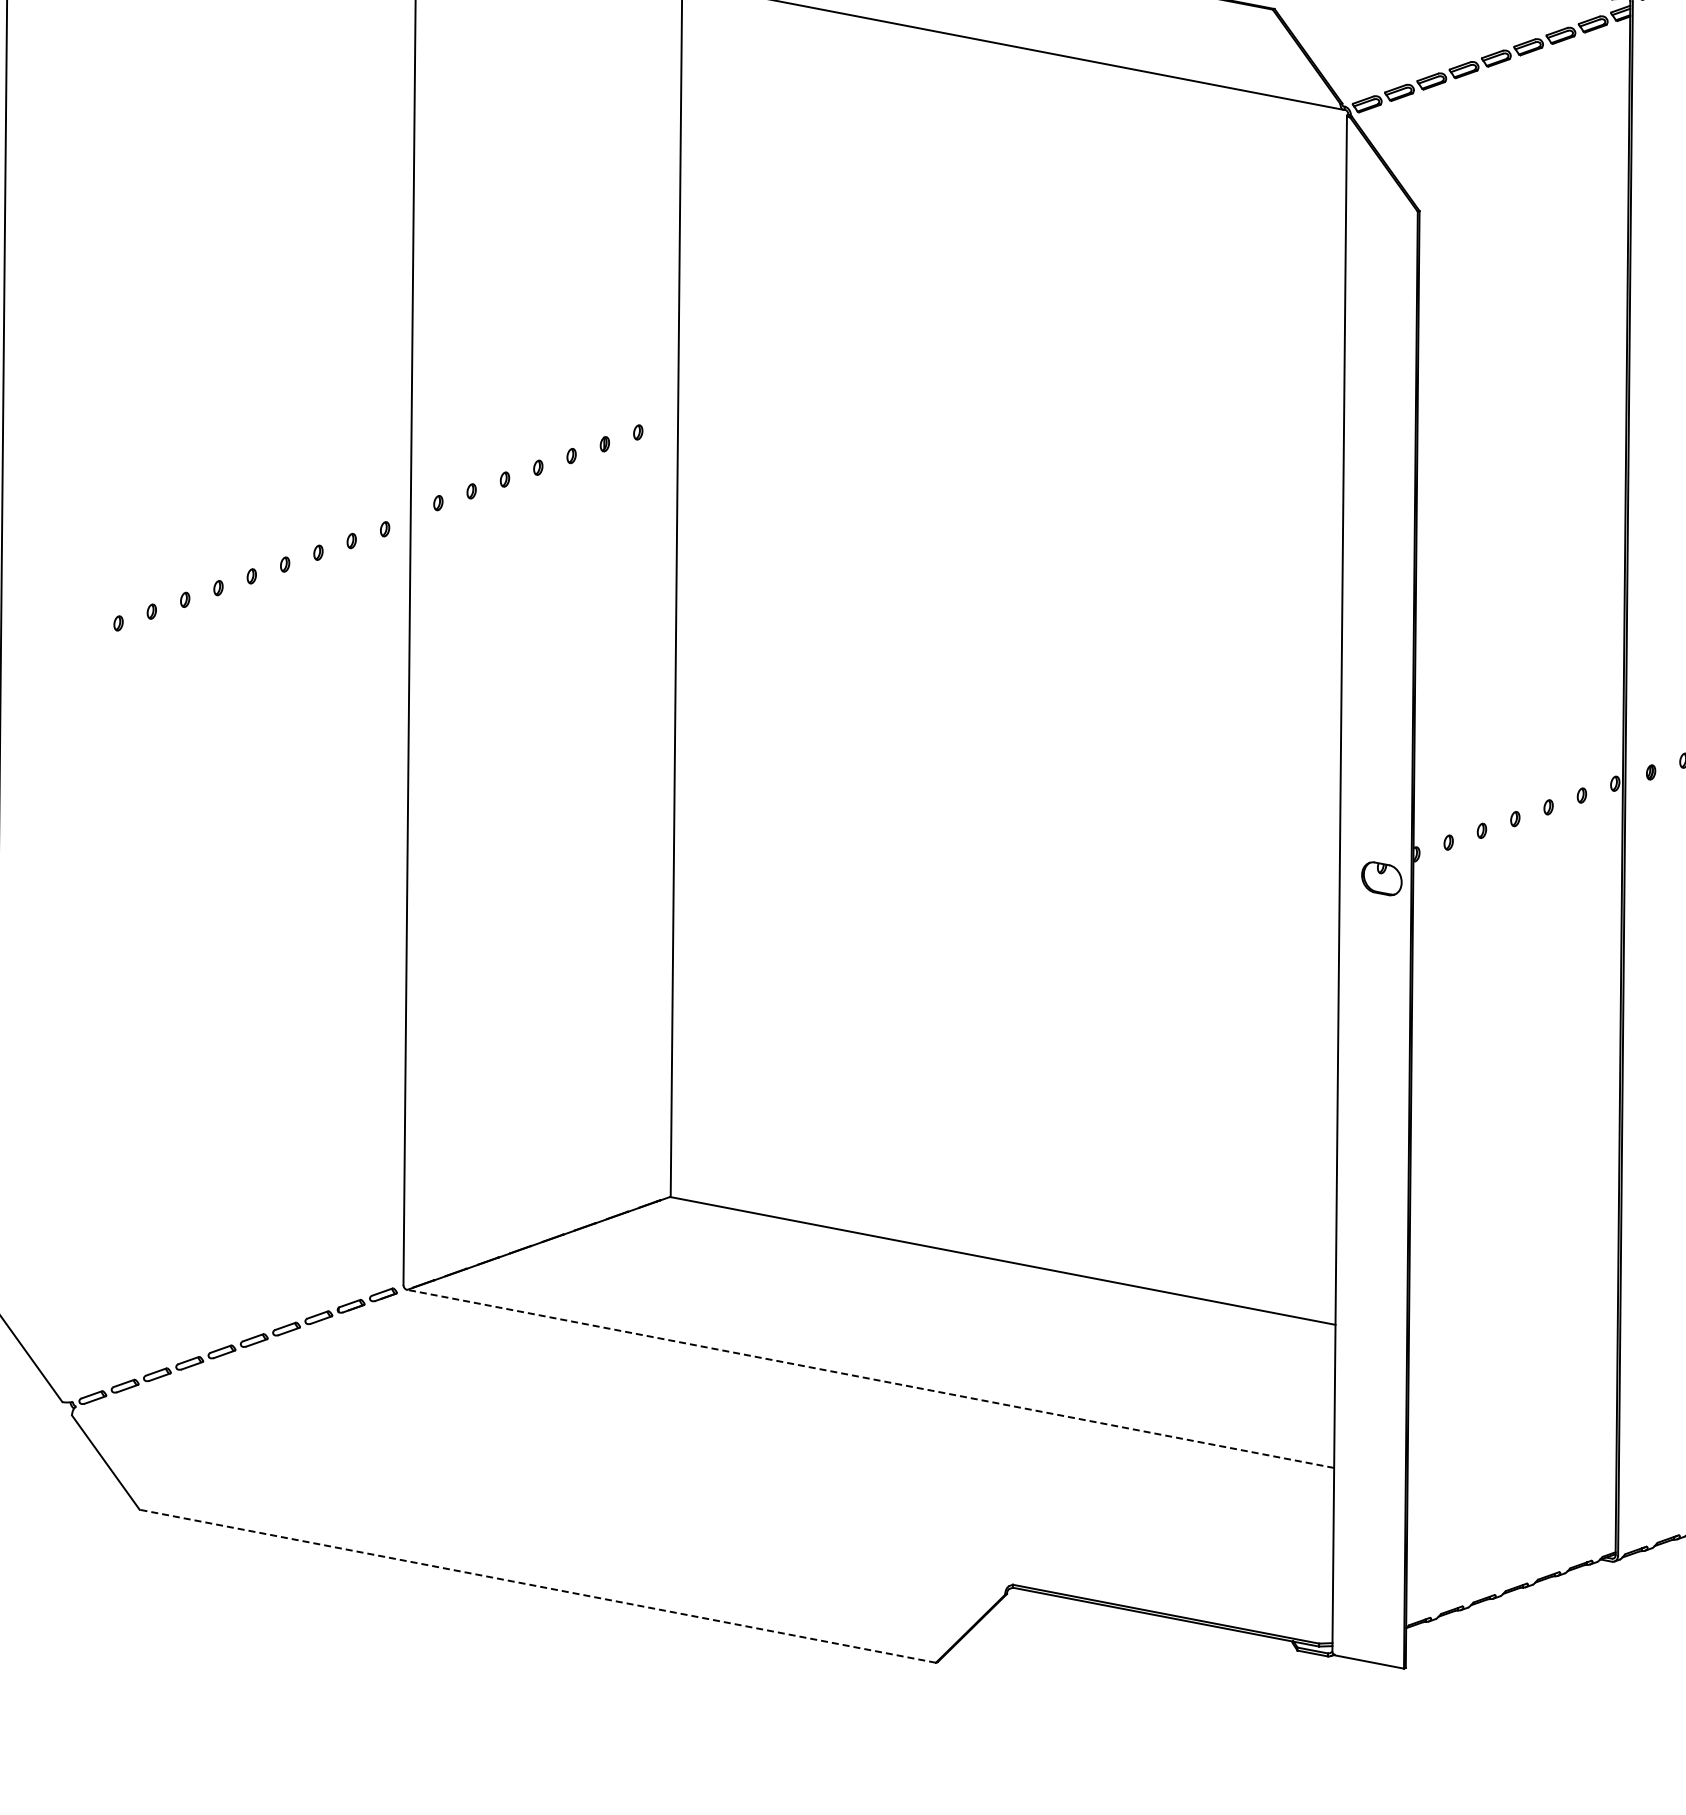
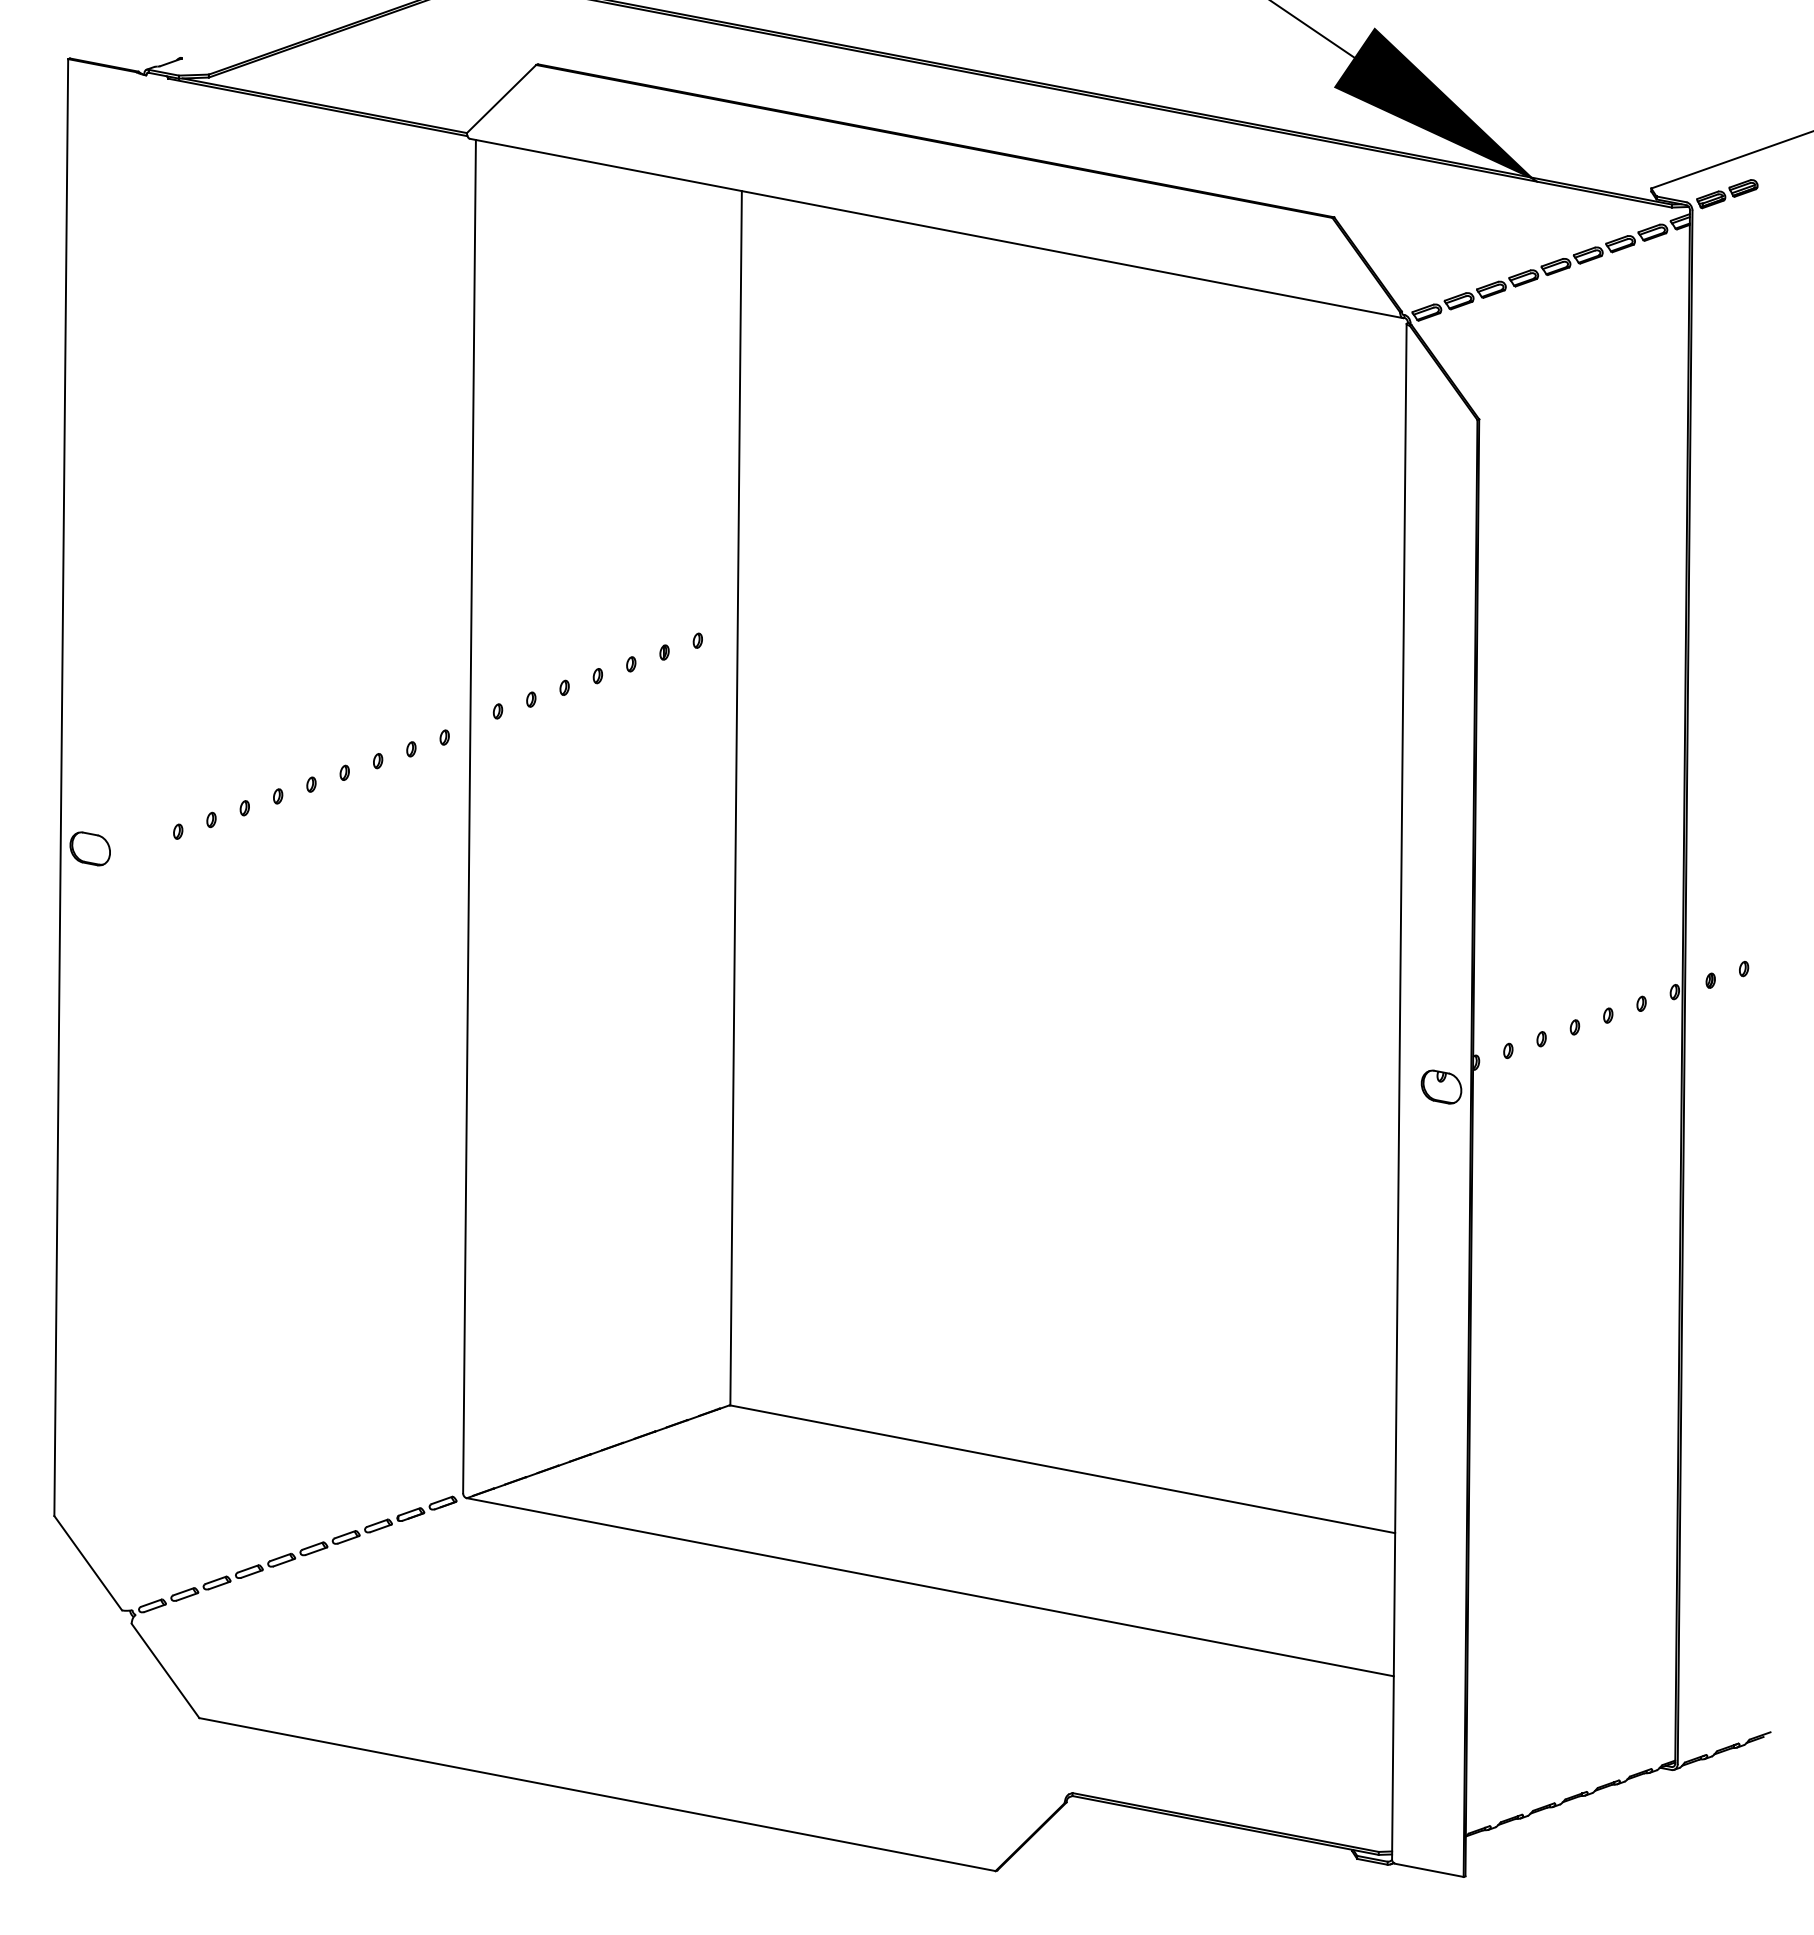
part: (29, 640) -> (89, 848), added
line: (869, 1379) -> (929, 1587), dashed -> solid
line: (536, 1586) -> (596, 1794), dashed -> solid

